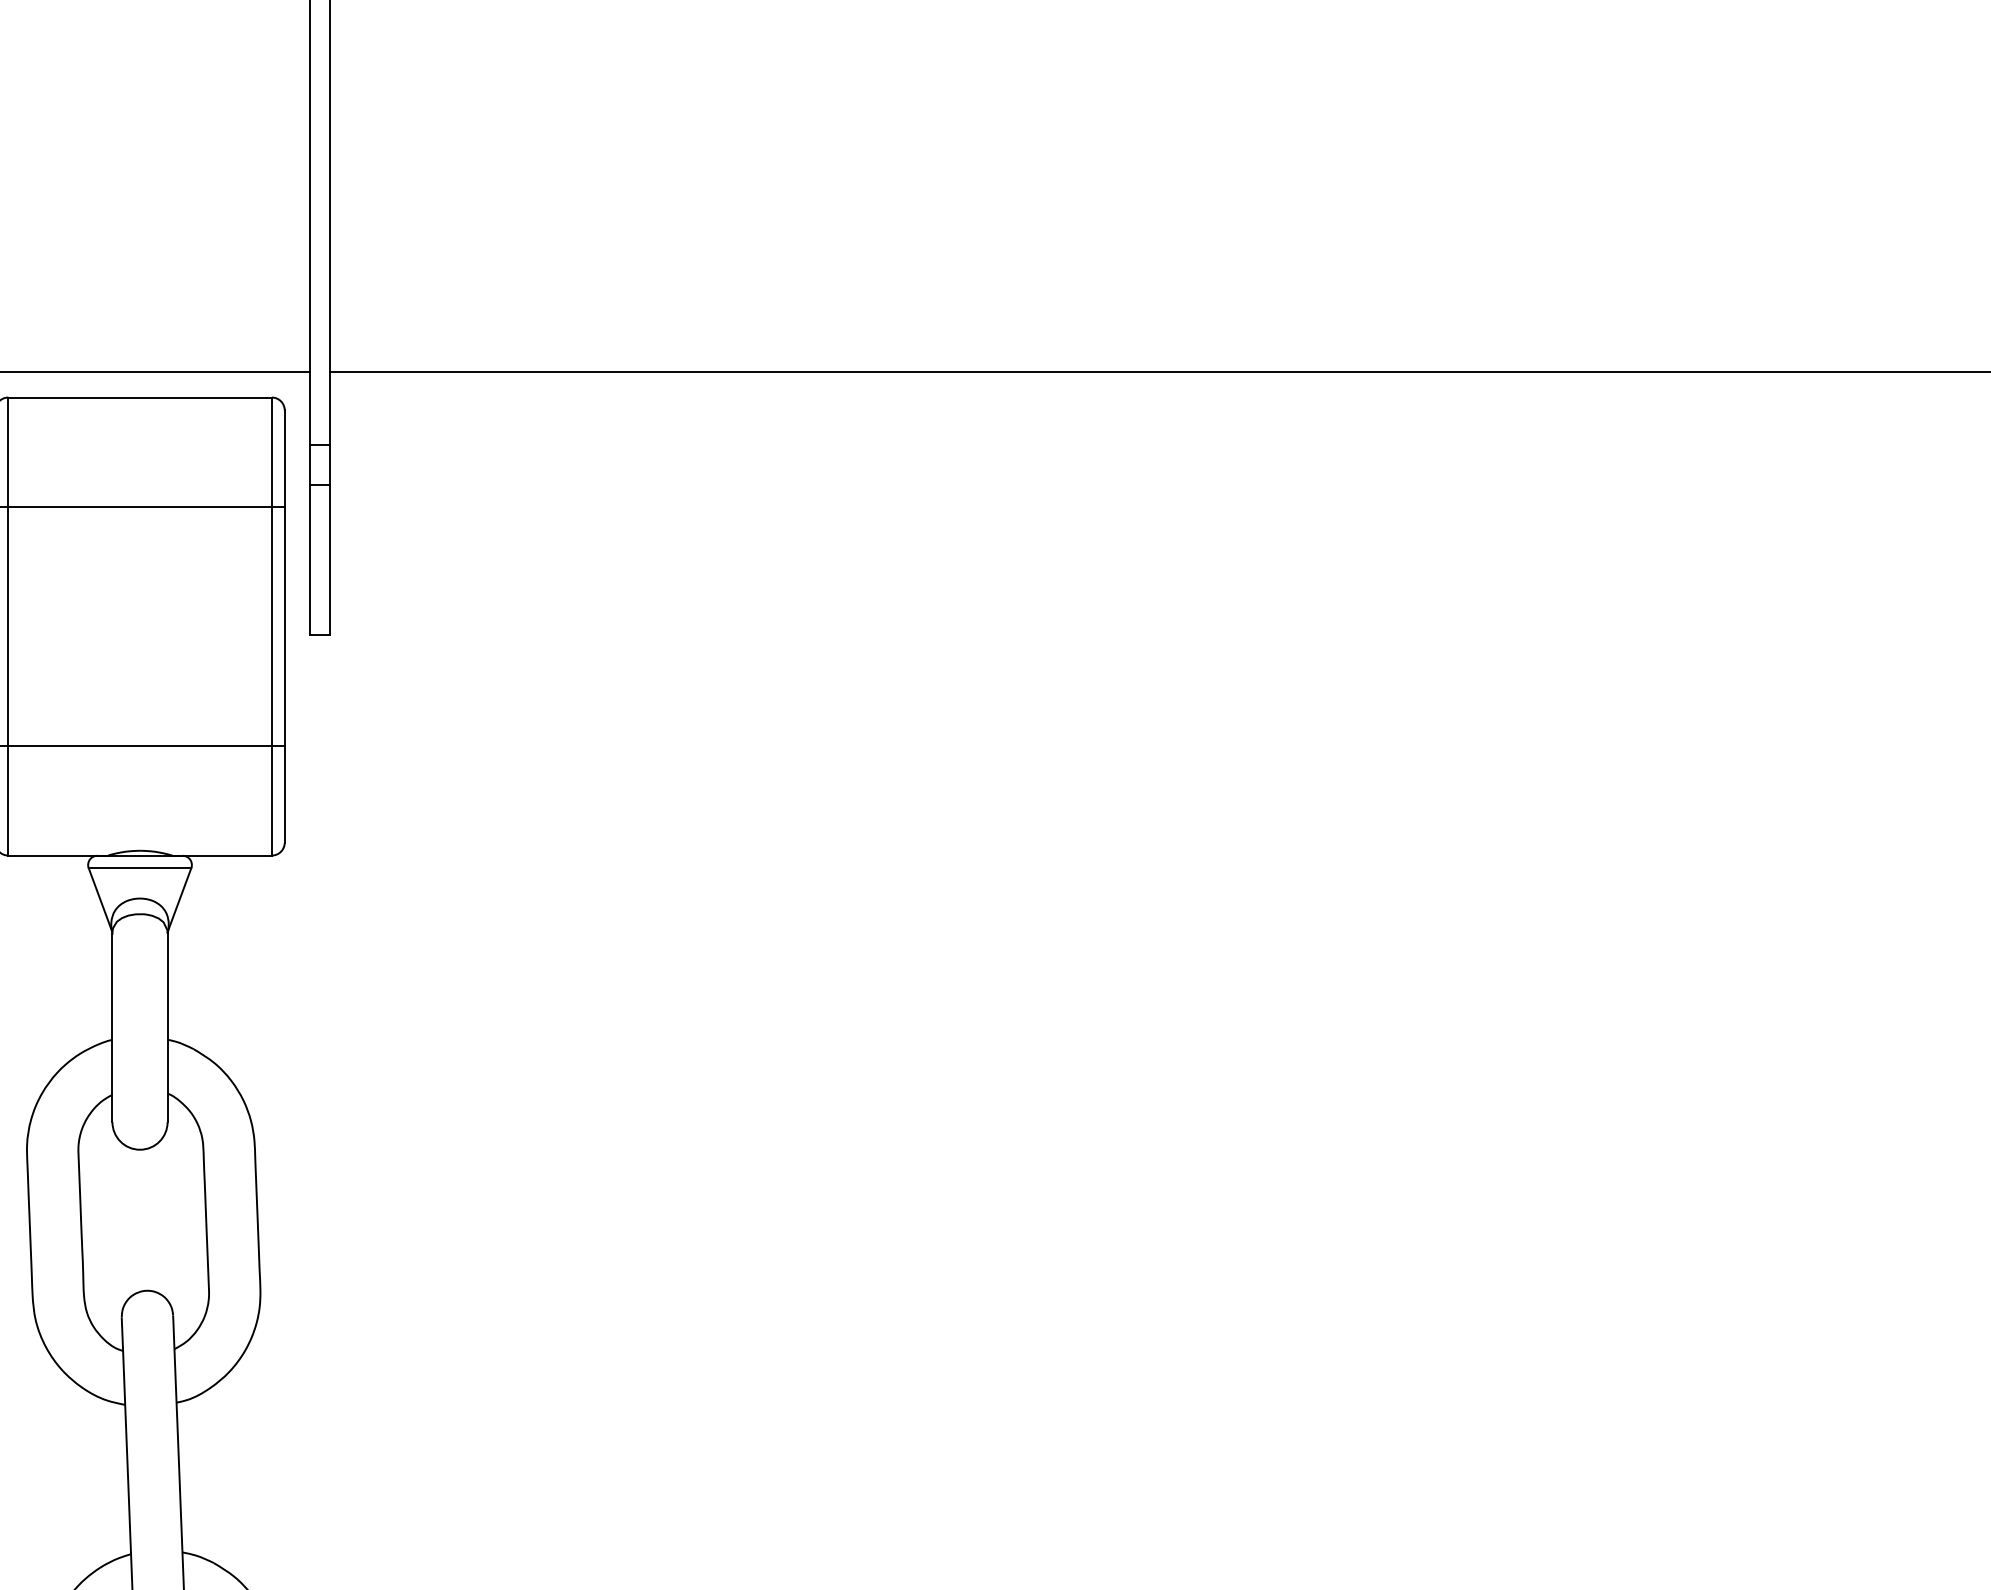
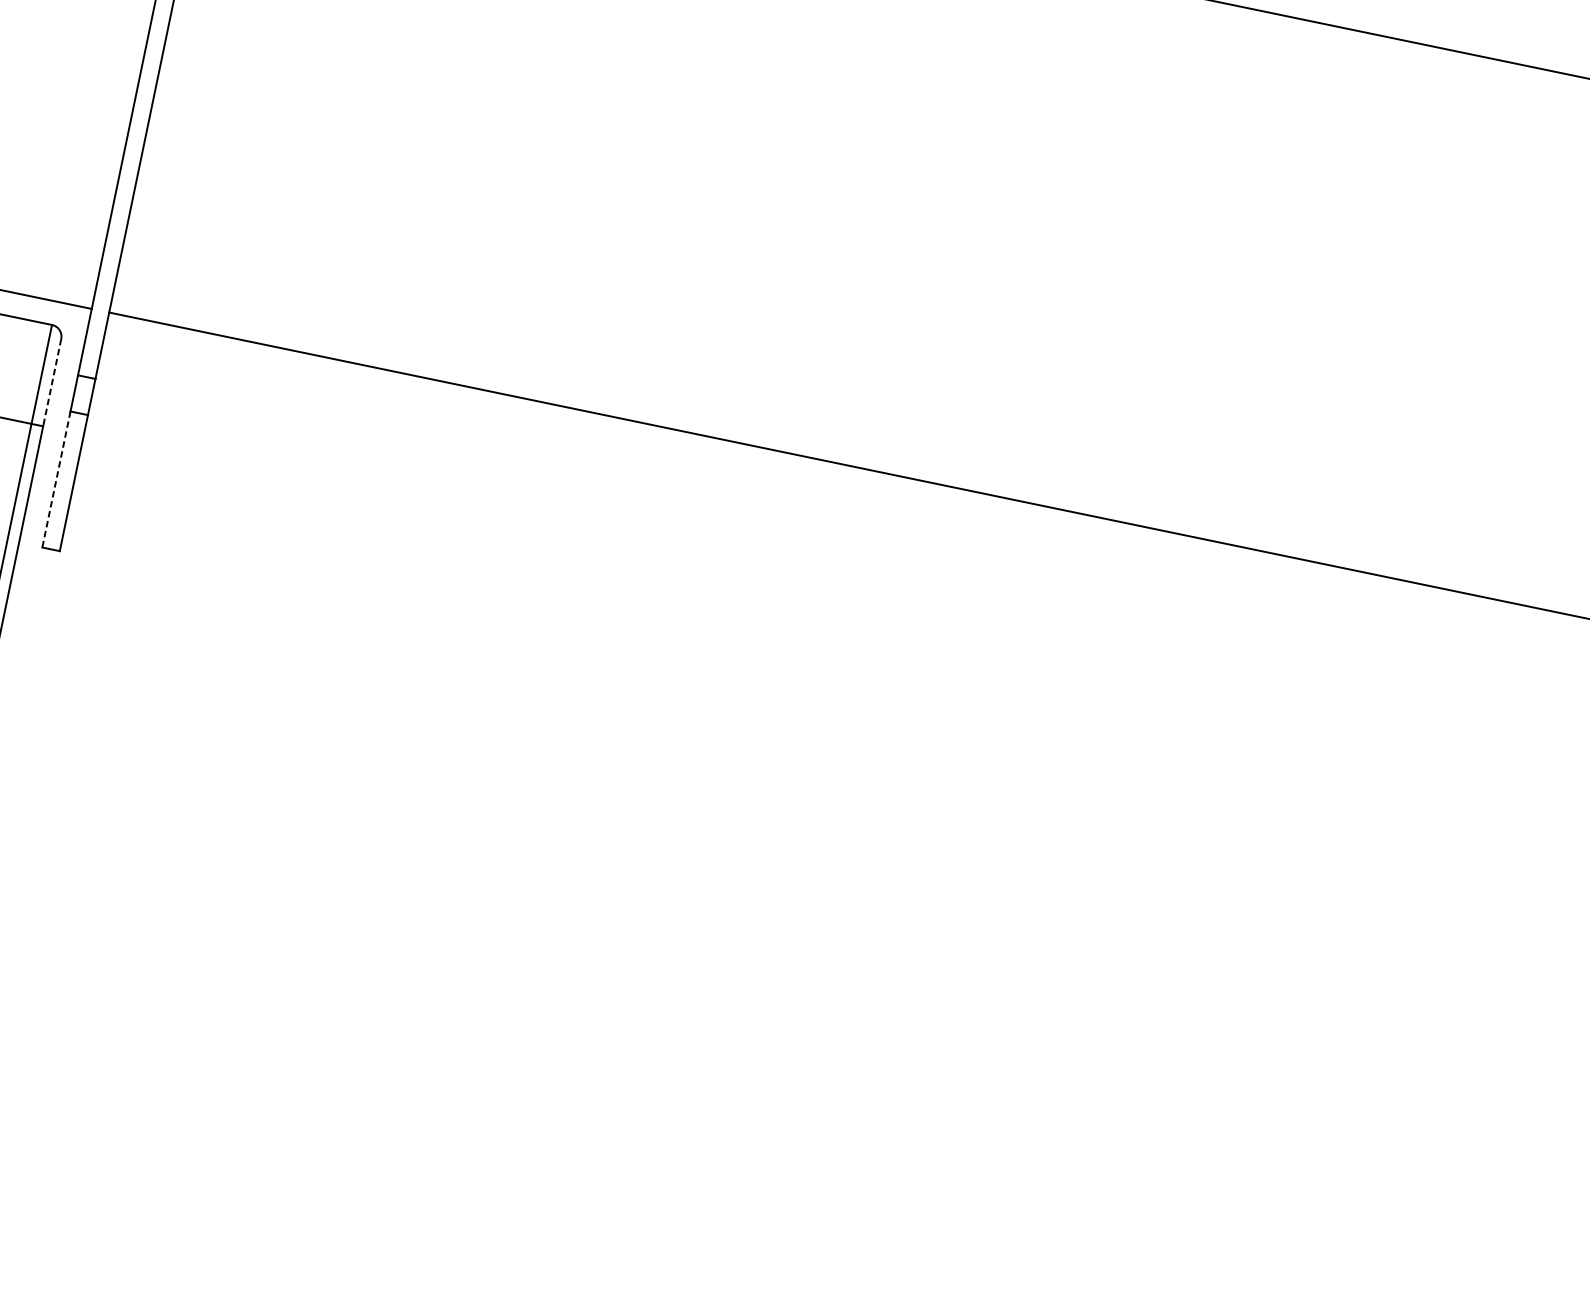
line: (284, 459) -> (51, 383), solid -> dashed
line: (310, 560) -> (56, 479), solid -> dashed

